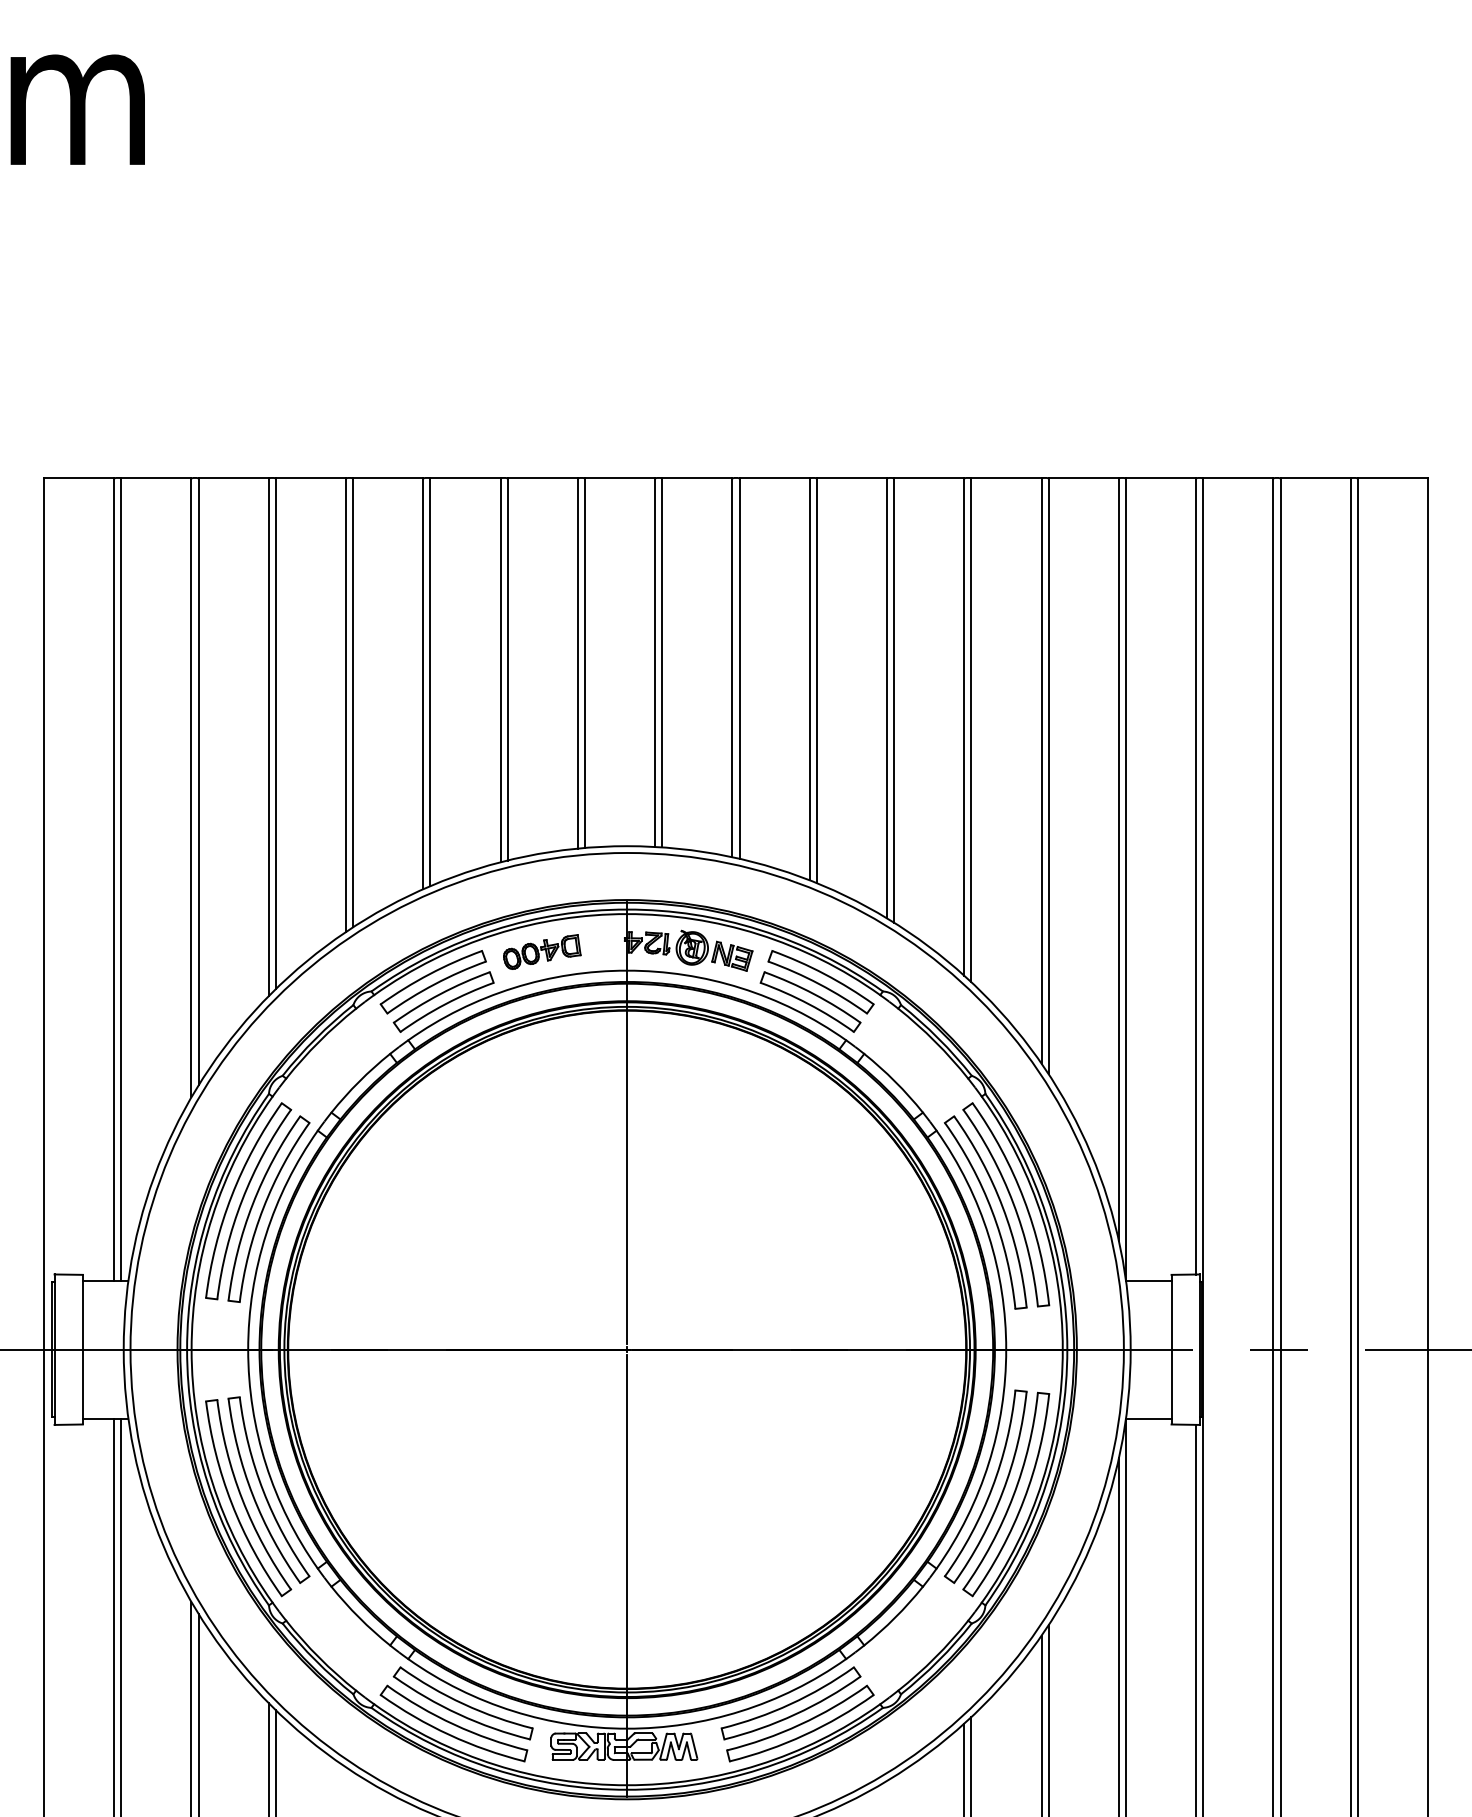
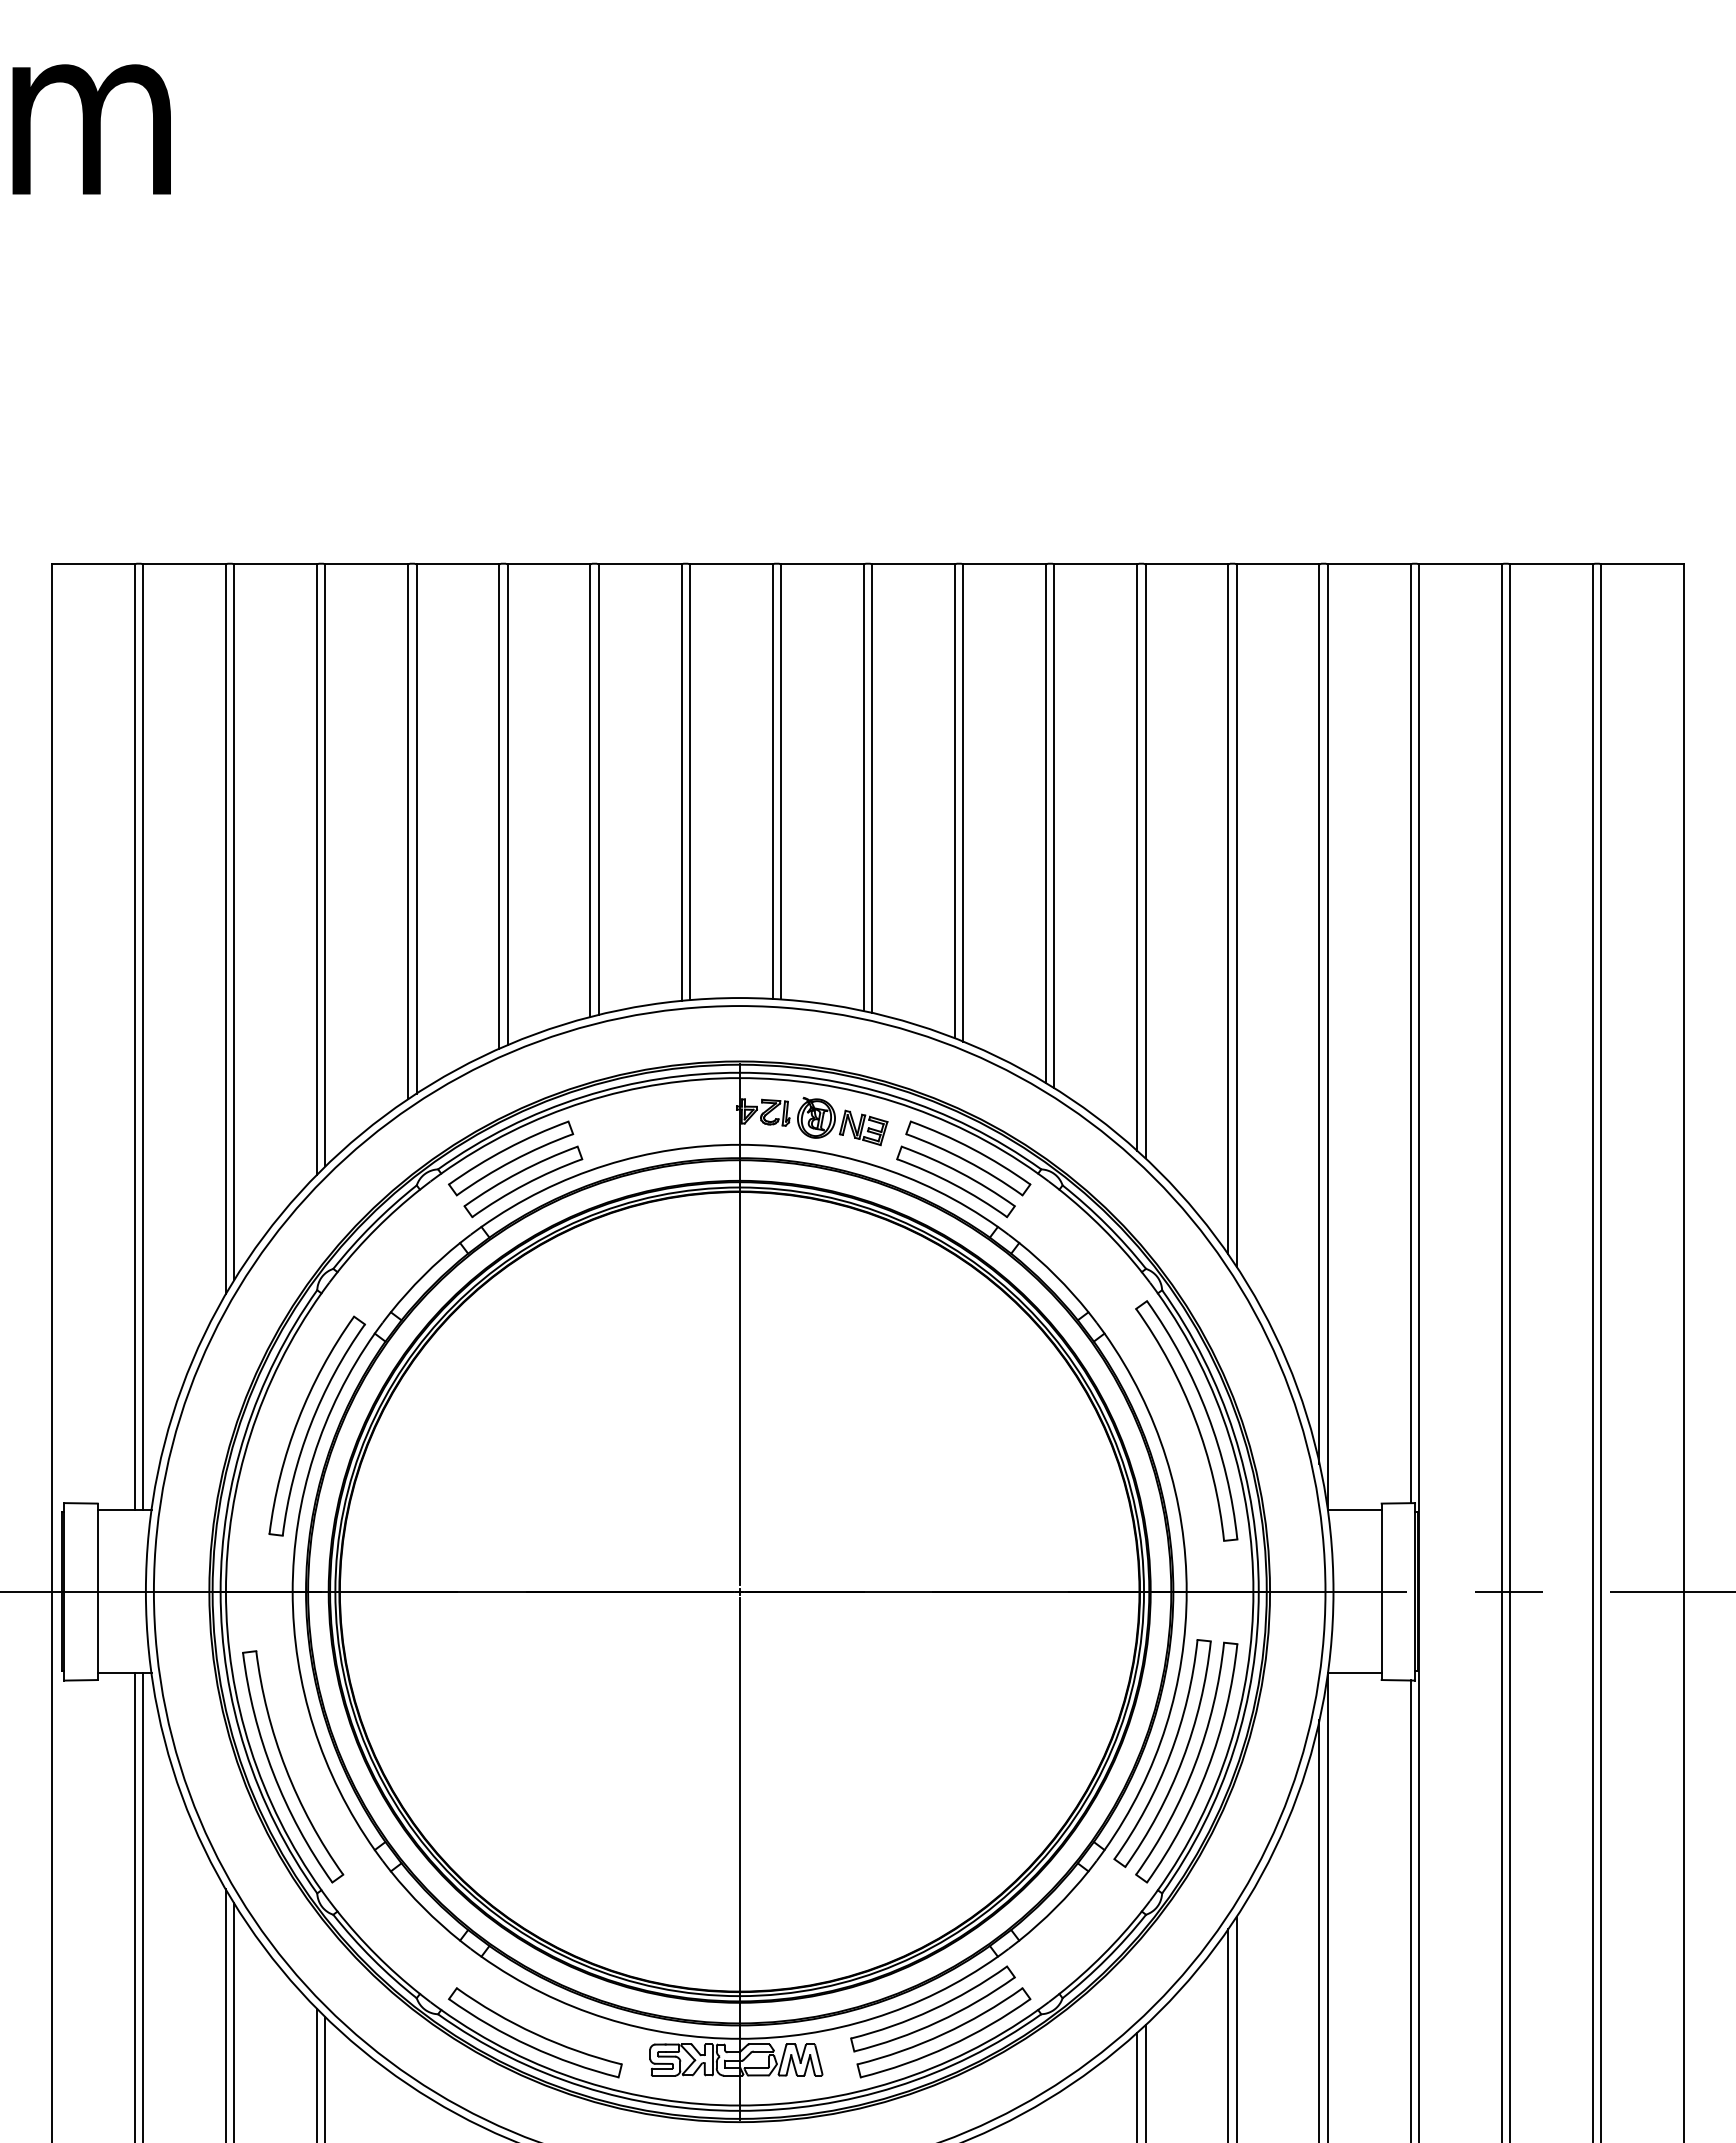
part: (542, 951) -> (639, 1122), removed
part: (243, 1199) -> (287, 1414), removed
part: (990, 1210) -> (1168, 1427), removed
part: (268, 1490) -> (316, 1757), removed
part: (463, 1702) -> (546, 2008), removed

